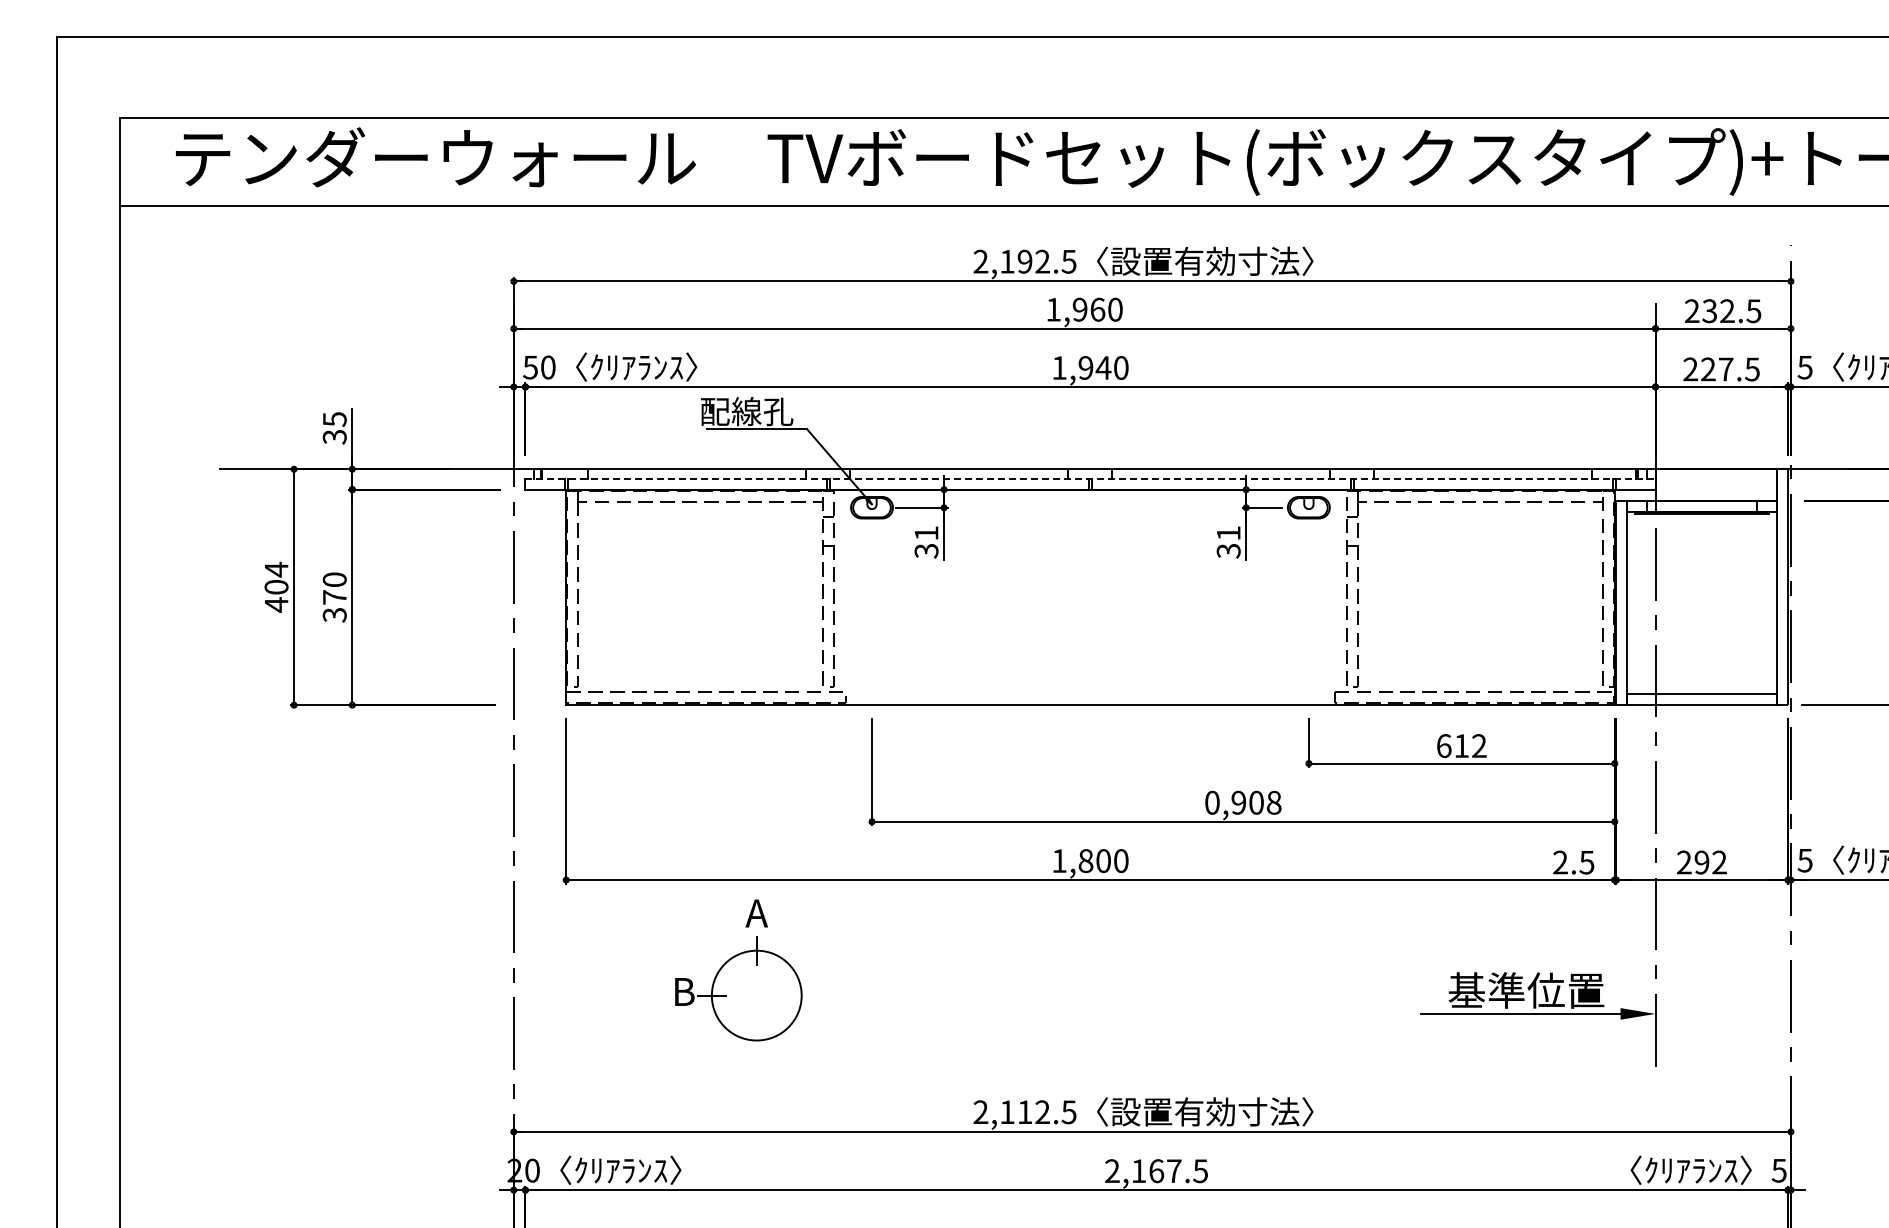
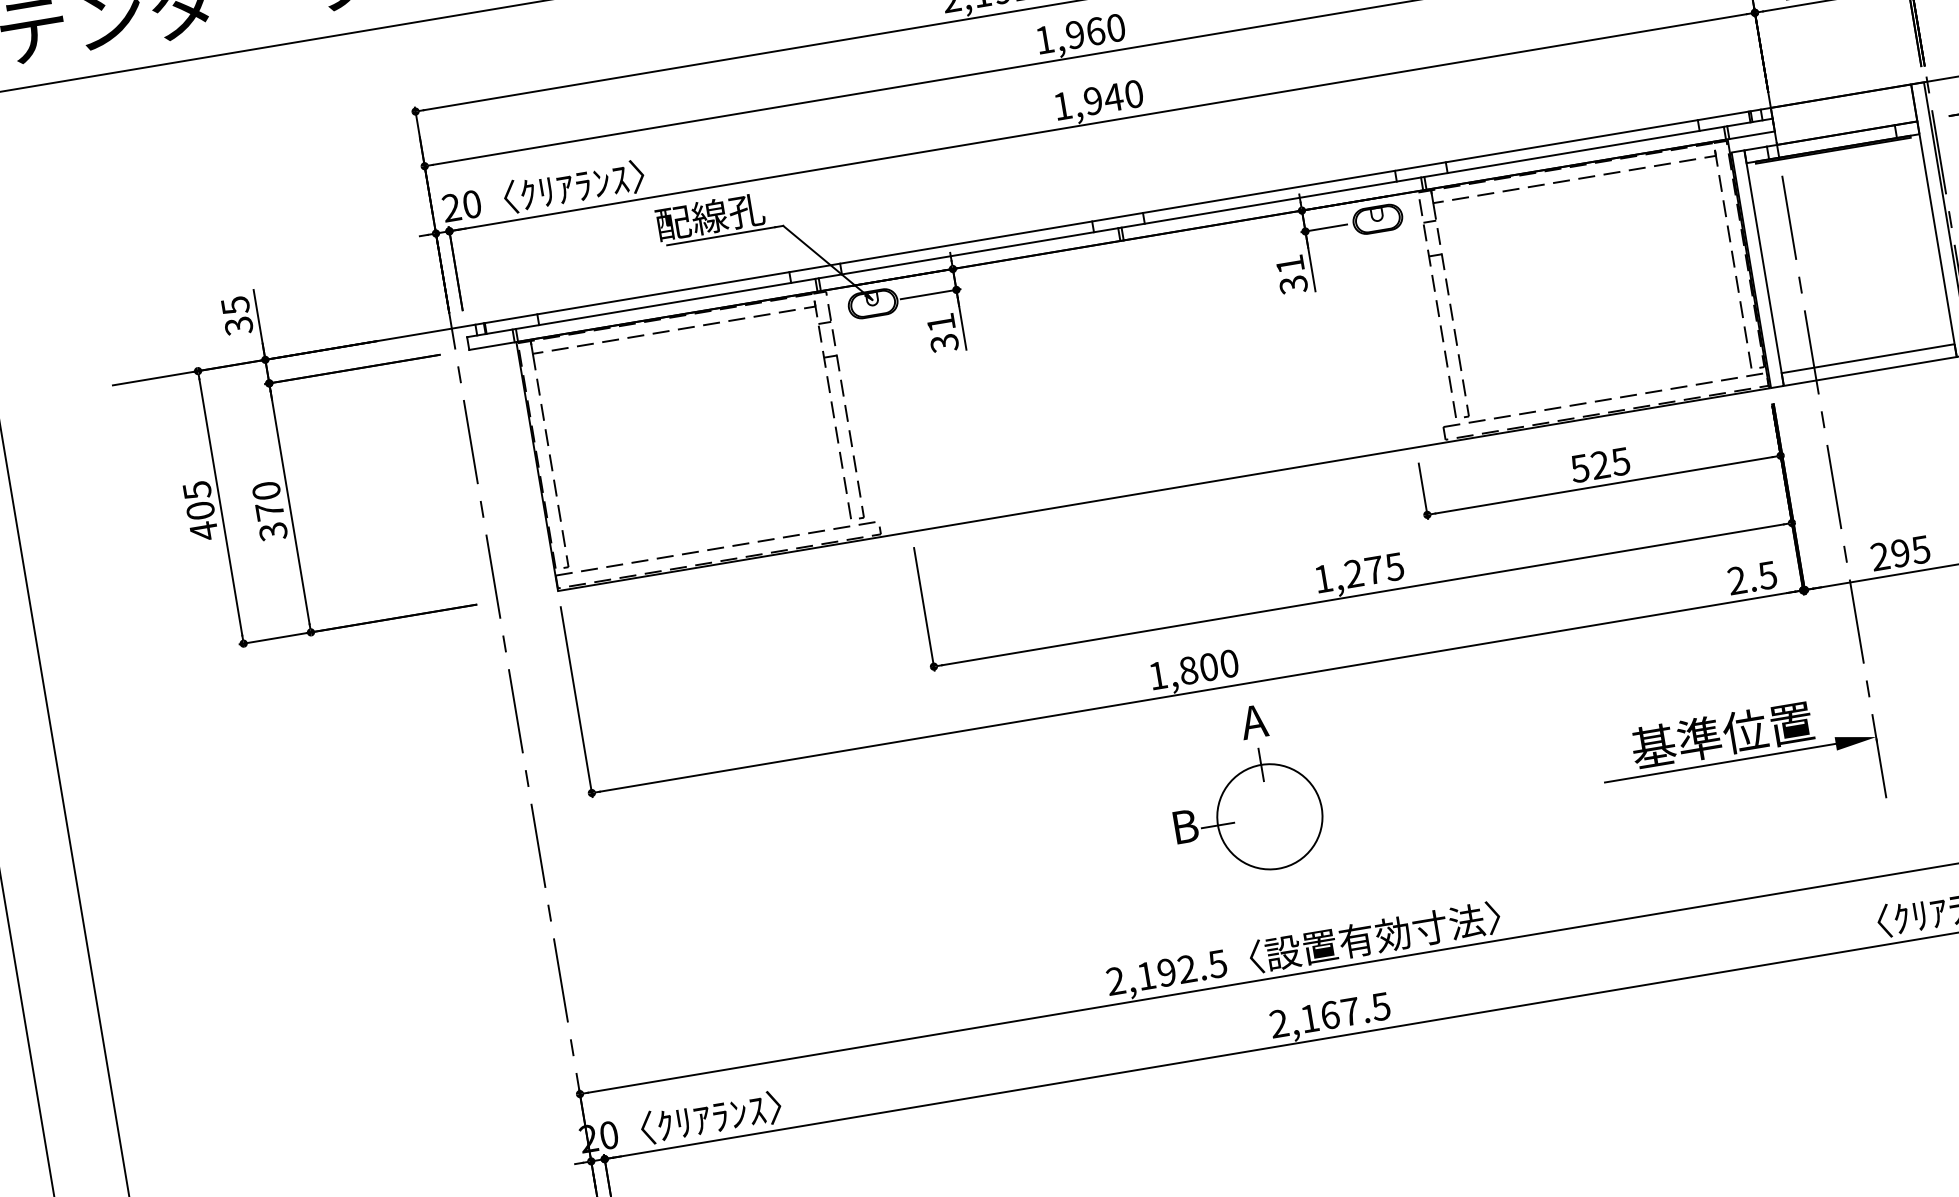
text: (530, 367) -> (451, 207), 50 -> 20
line: (1090, 478) -> (1119, 227), dashed -> solid
text: (276, 569) -> (197, 490), 404 -> 405
text: (1461, 746) -> (1600, 465), 612 -> 525
text: (1243, 802) -> (1359, 572), 0,908 -> 1,275
text: (1719, 862) -> (1920, 549), 292 -> 295
part: (738, 970) -> (1243, 791), moved
text: (1024, 1112) -> (1166, 972), 2,112.5 -> 2,192.5

